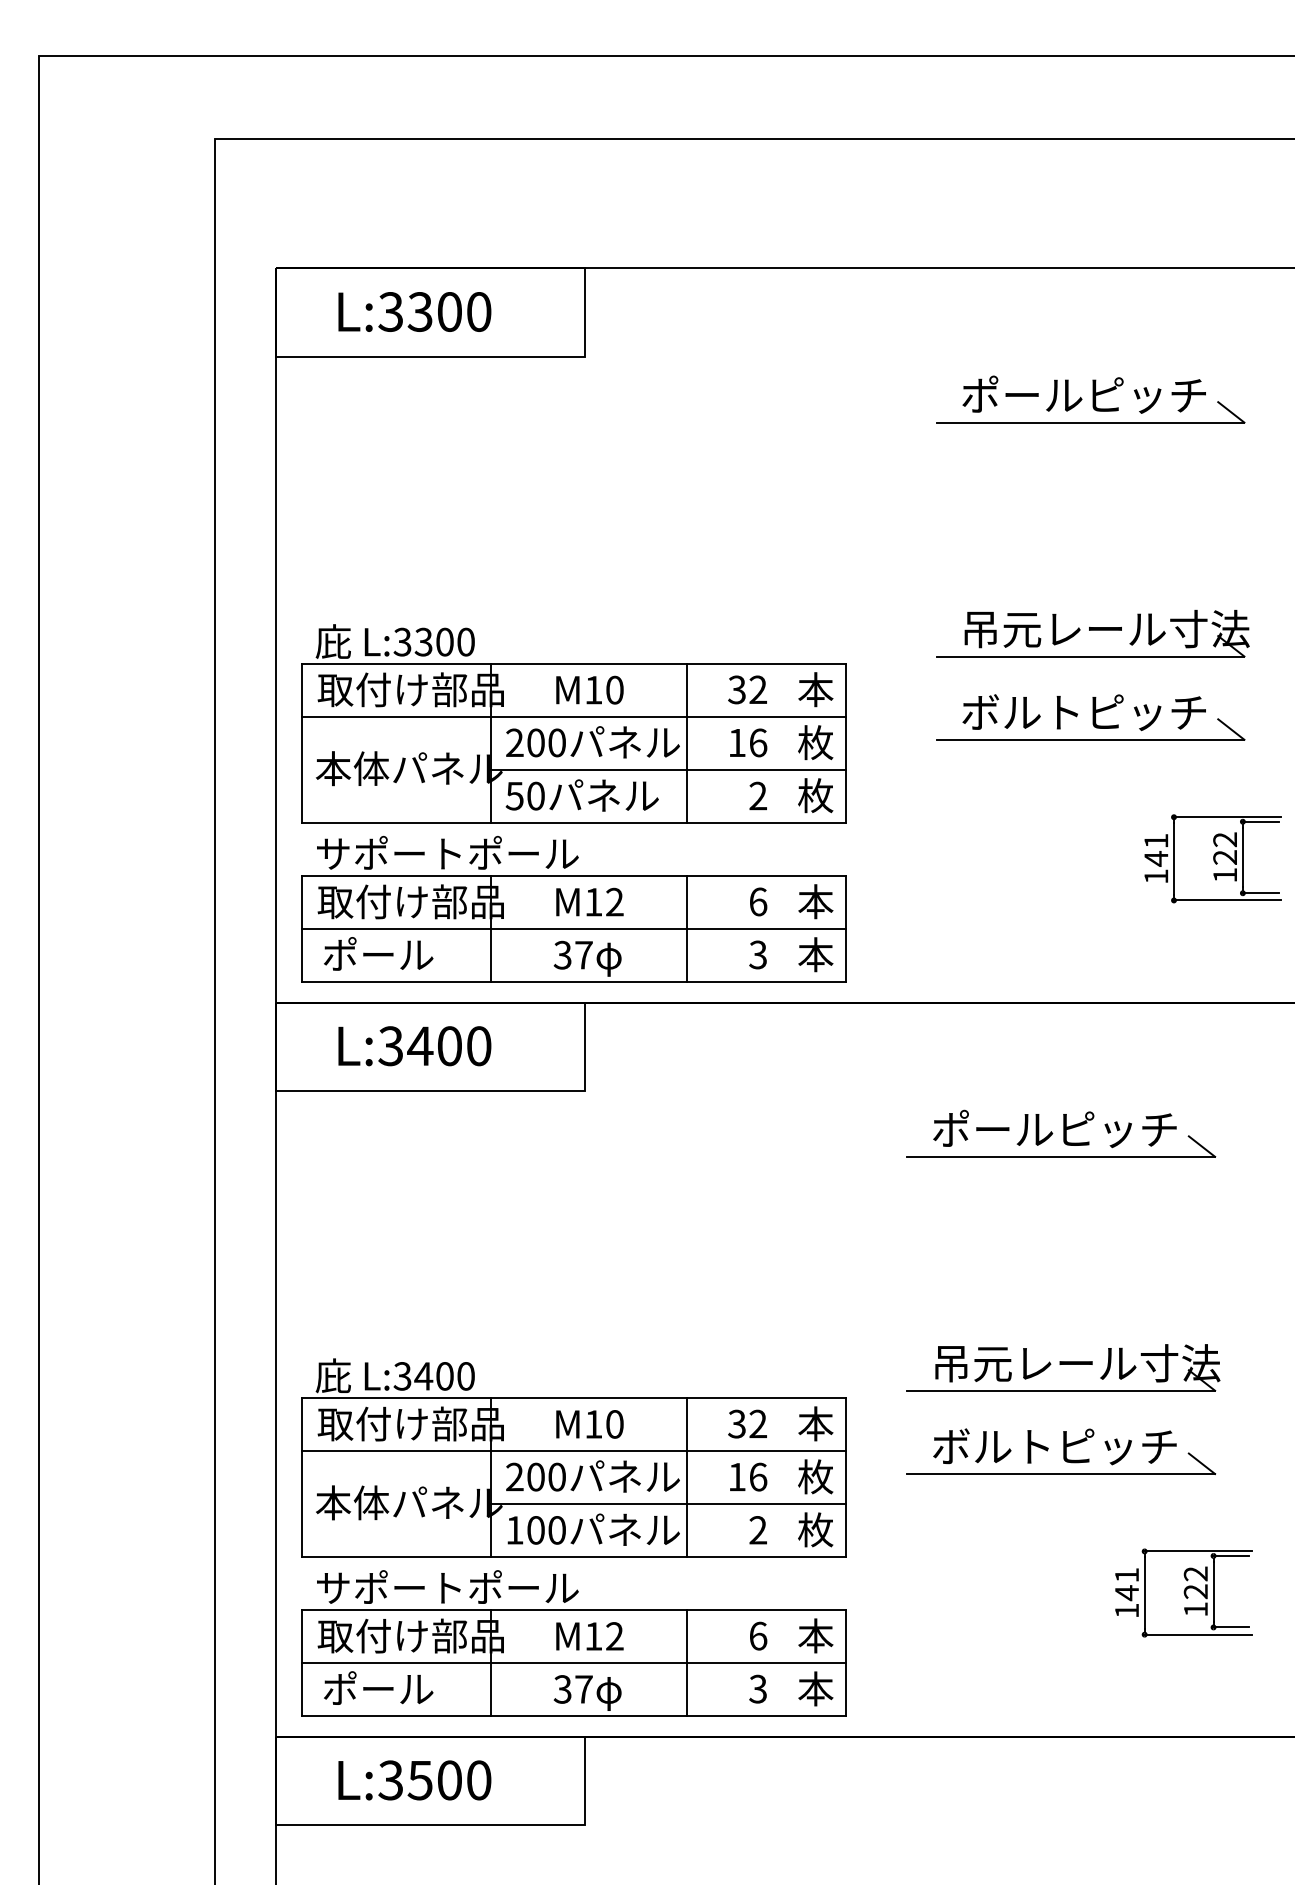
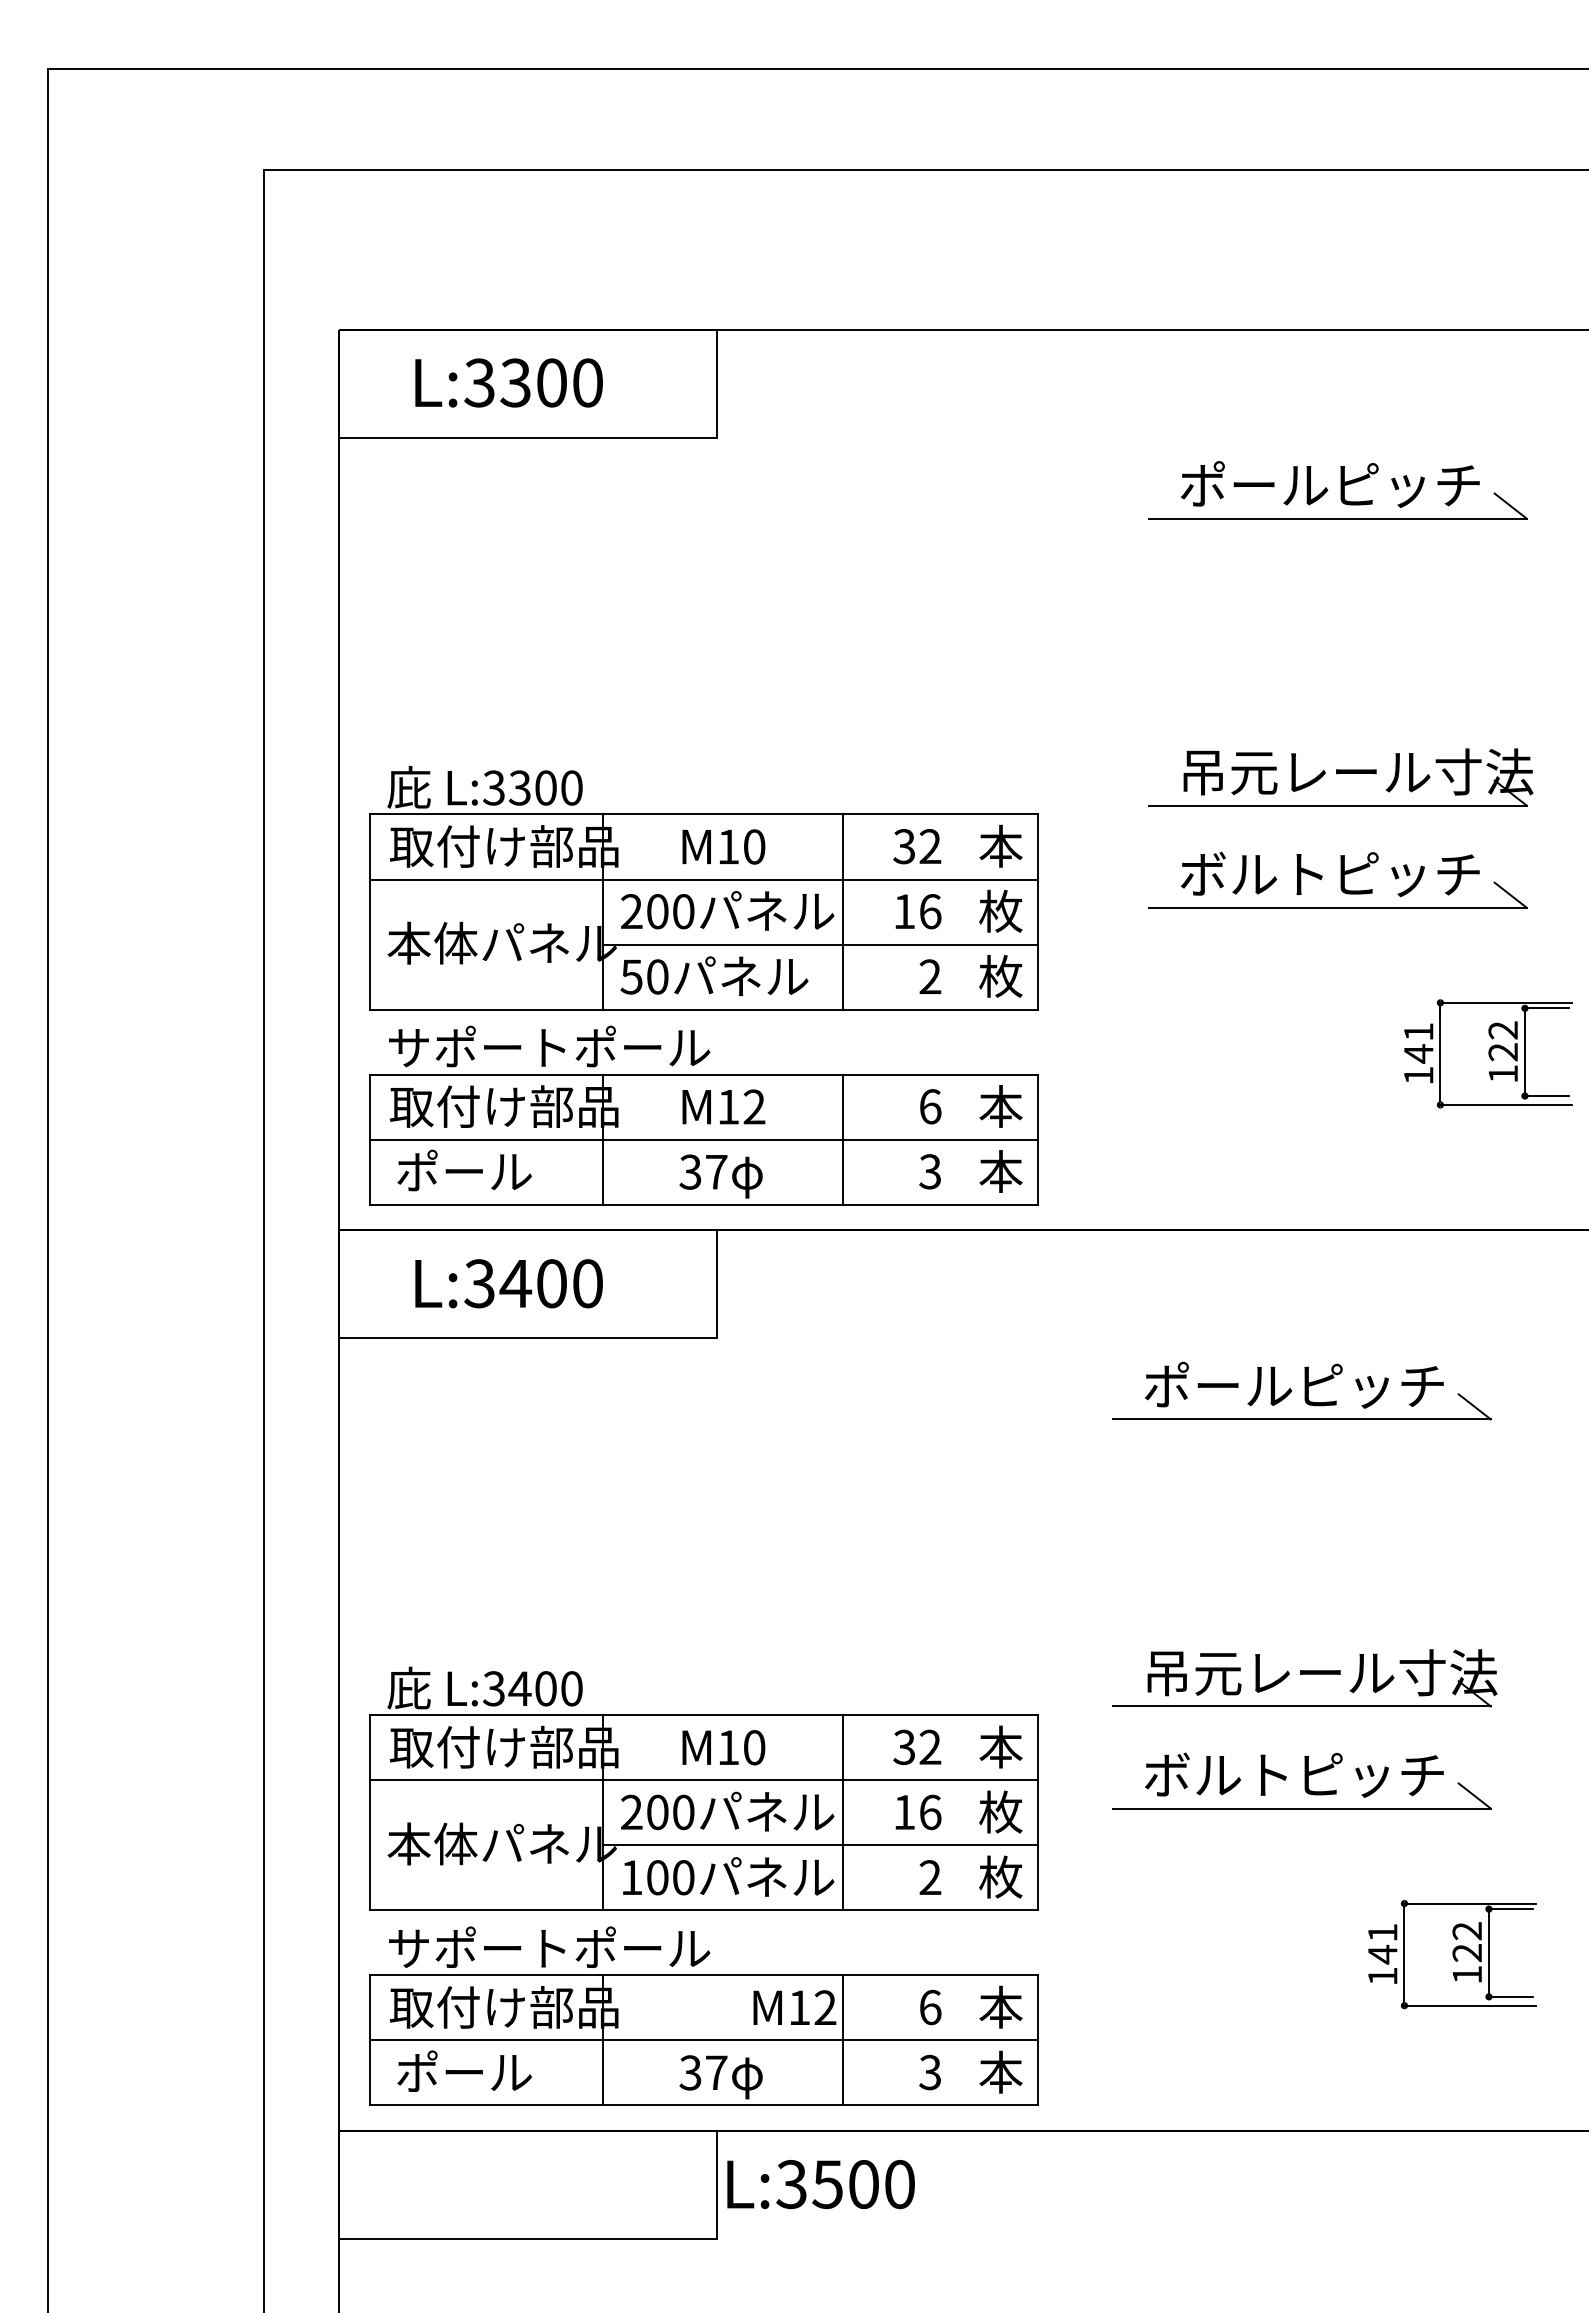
text: (589, 1636) -> (794, 2007), moved
text: (414, 1780) -> (820, 2184), moved

